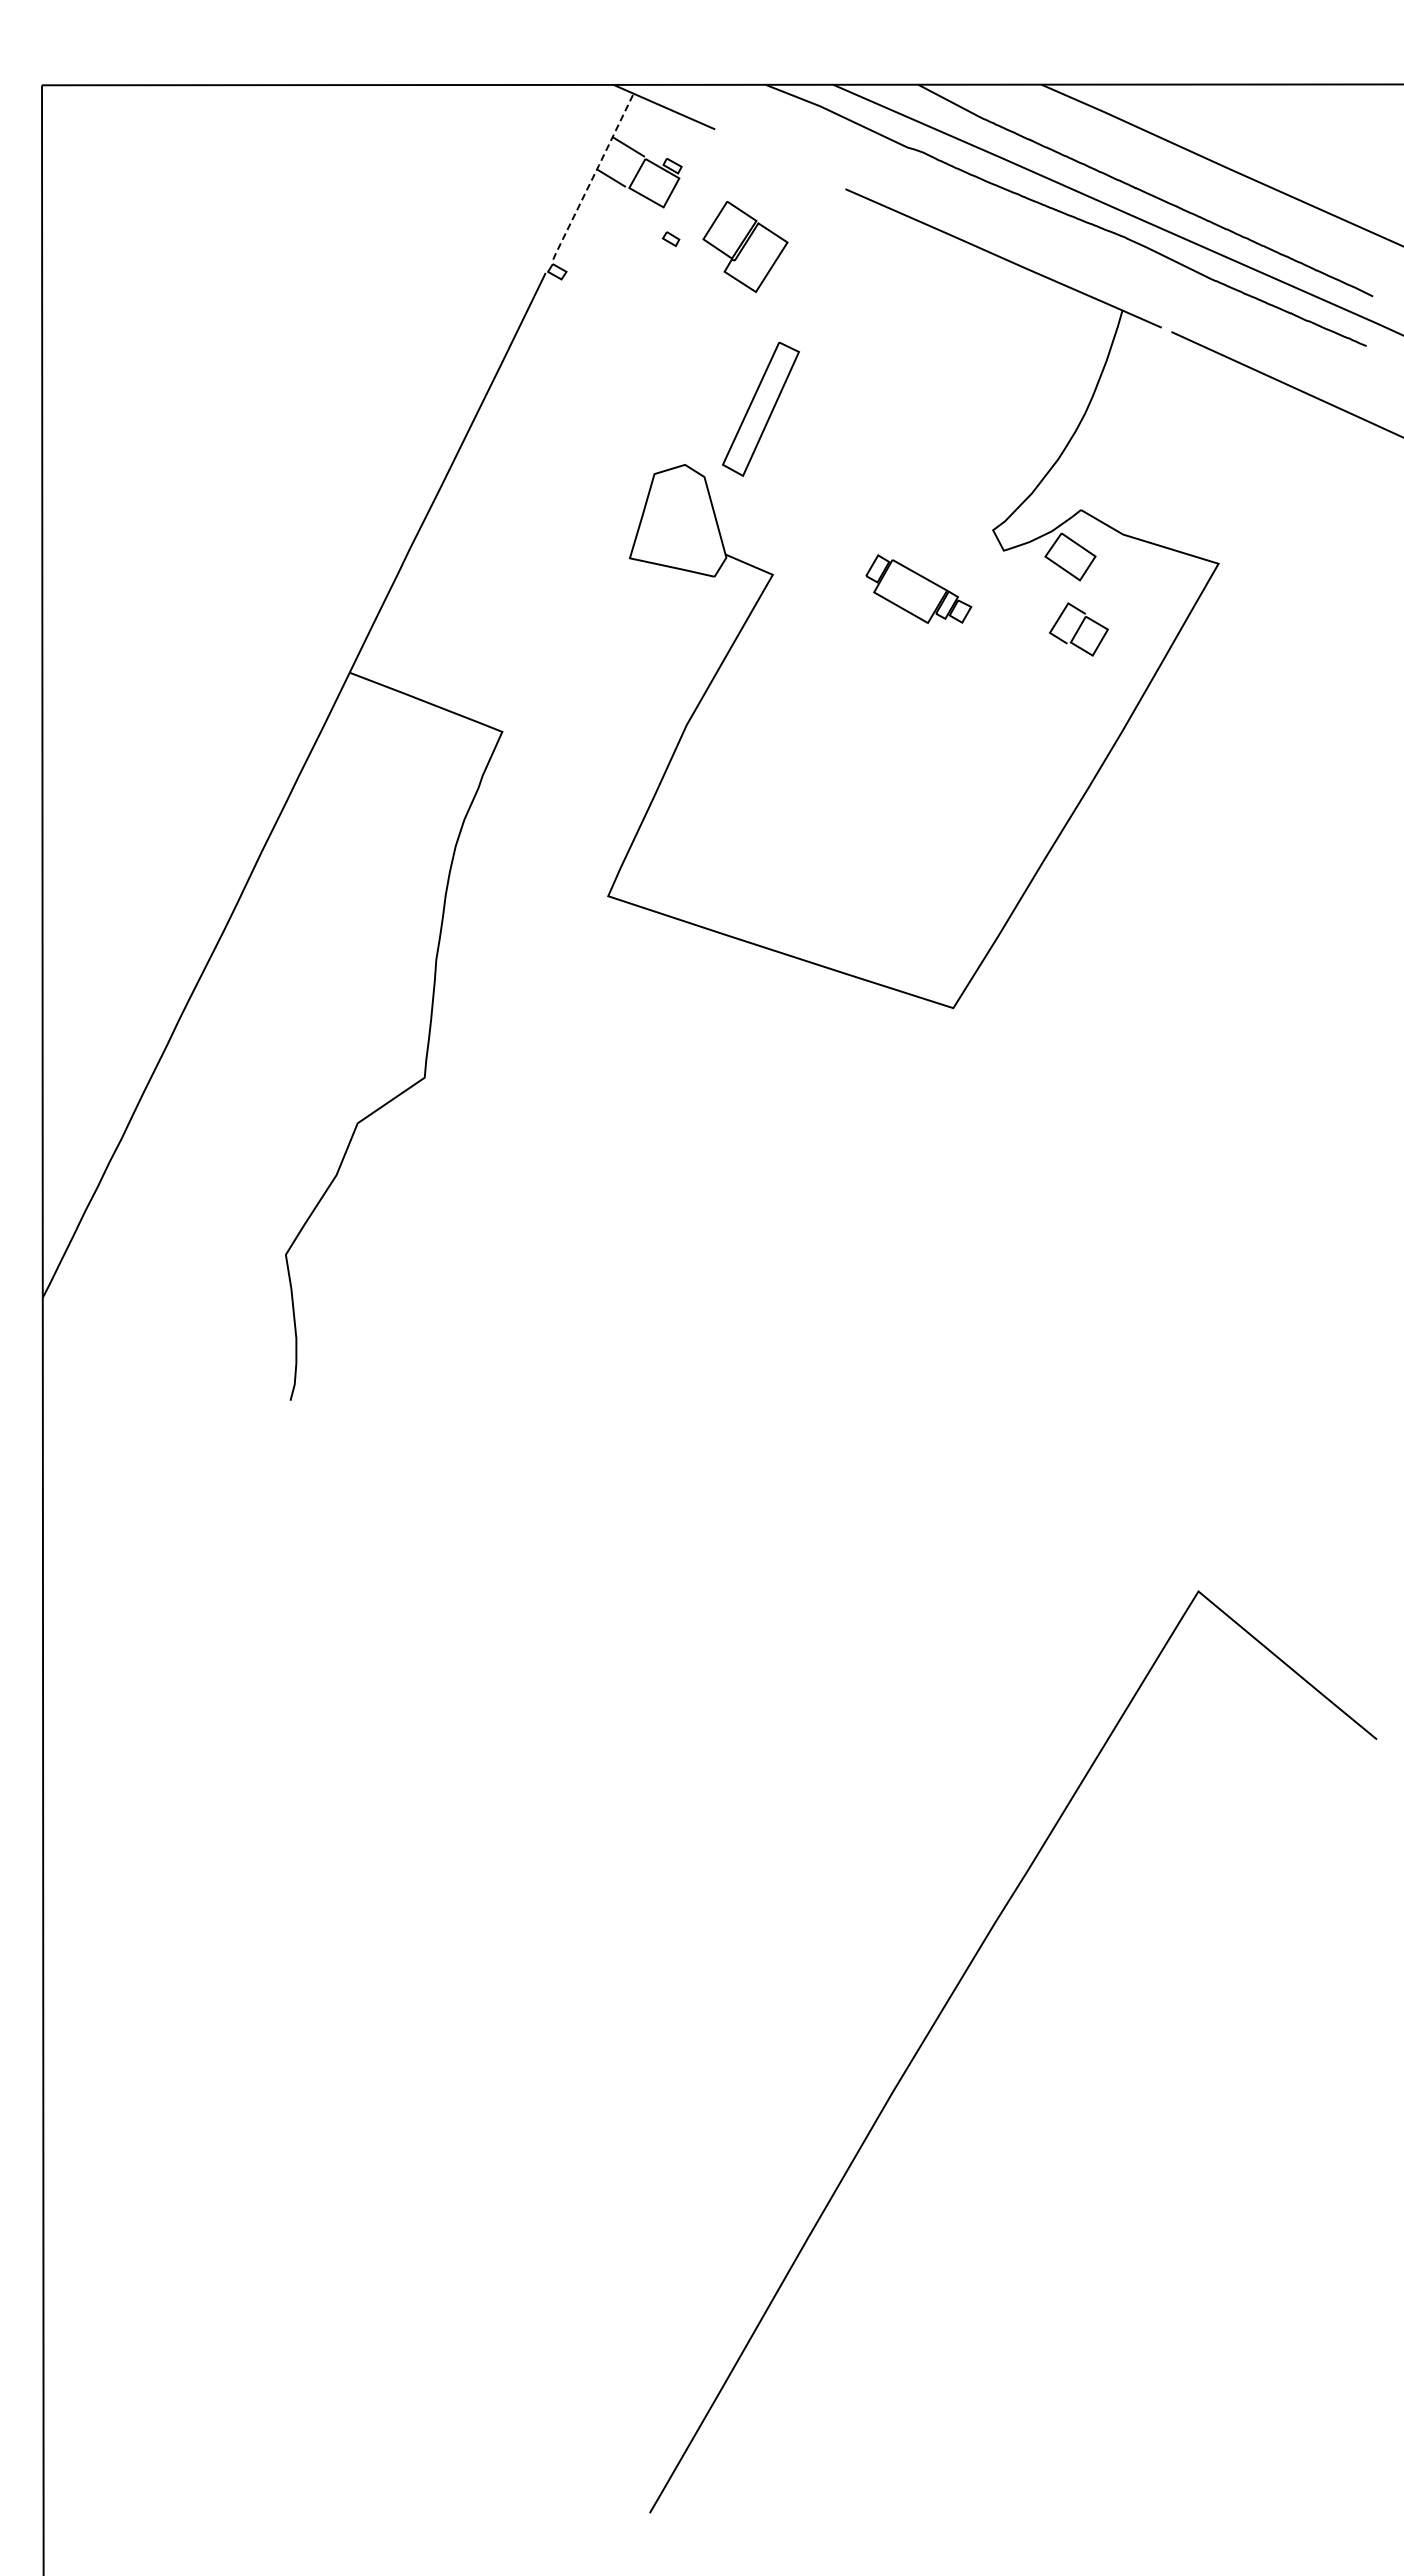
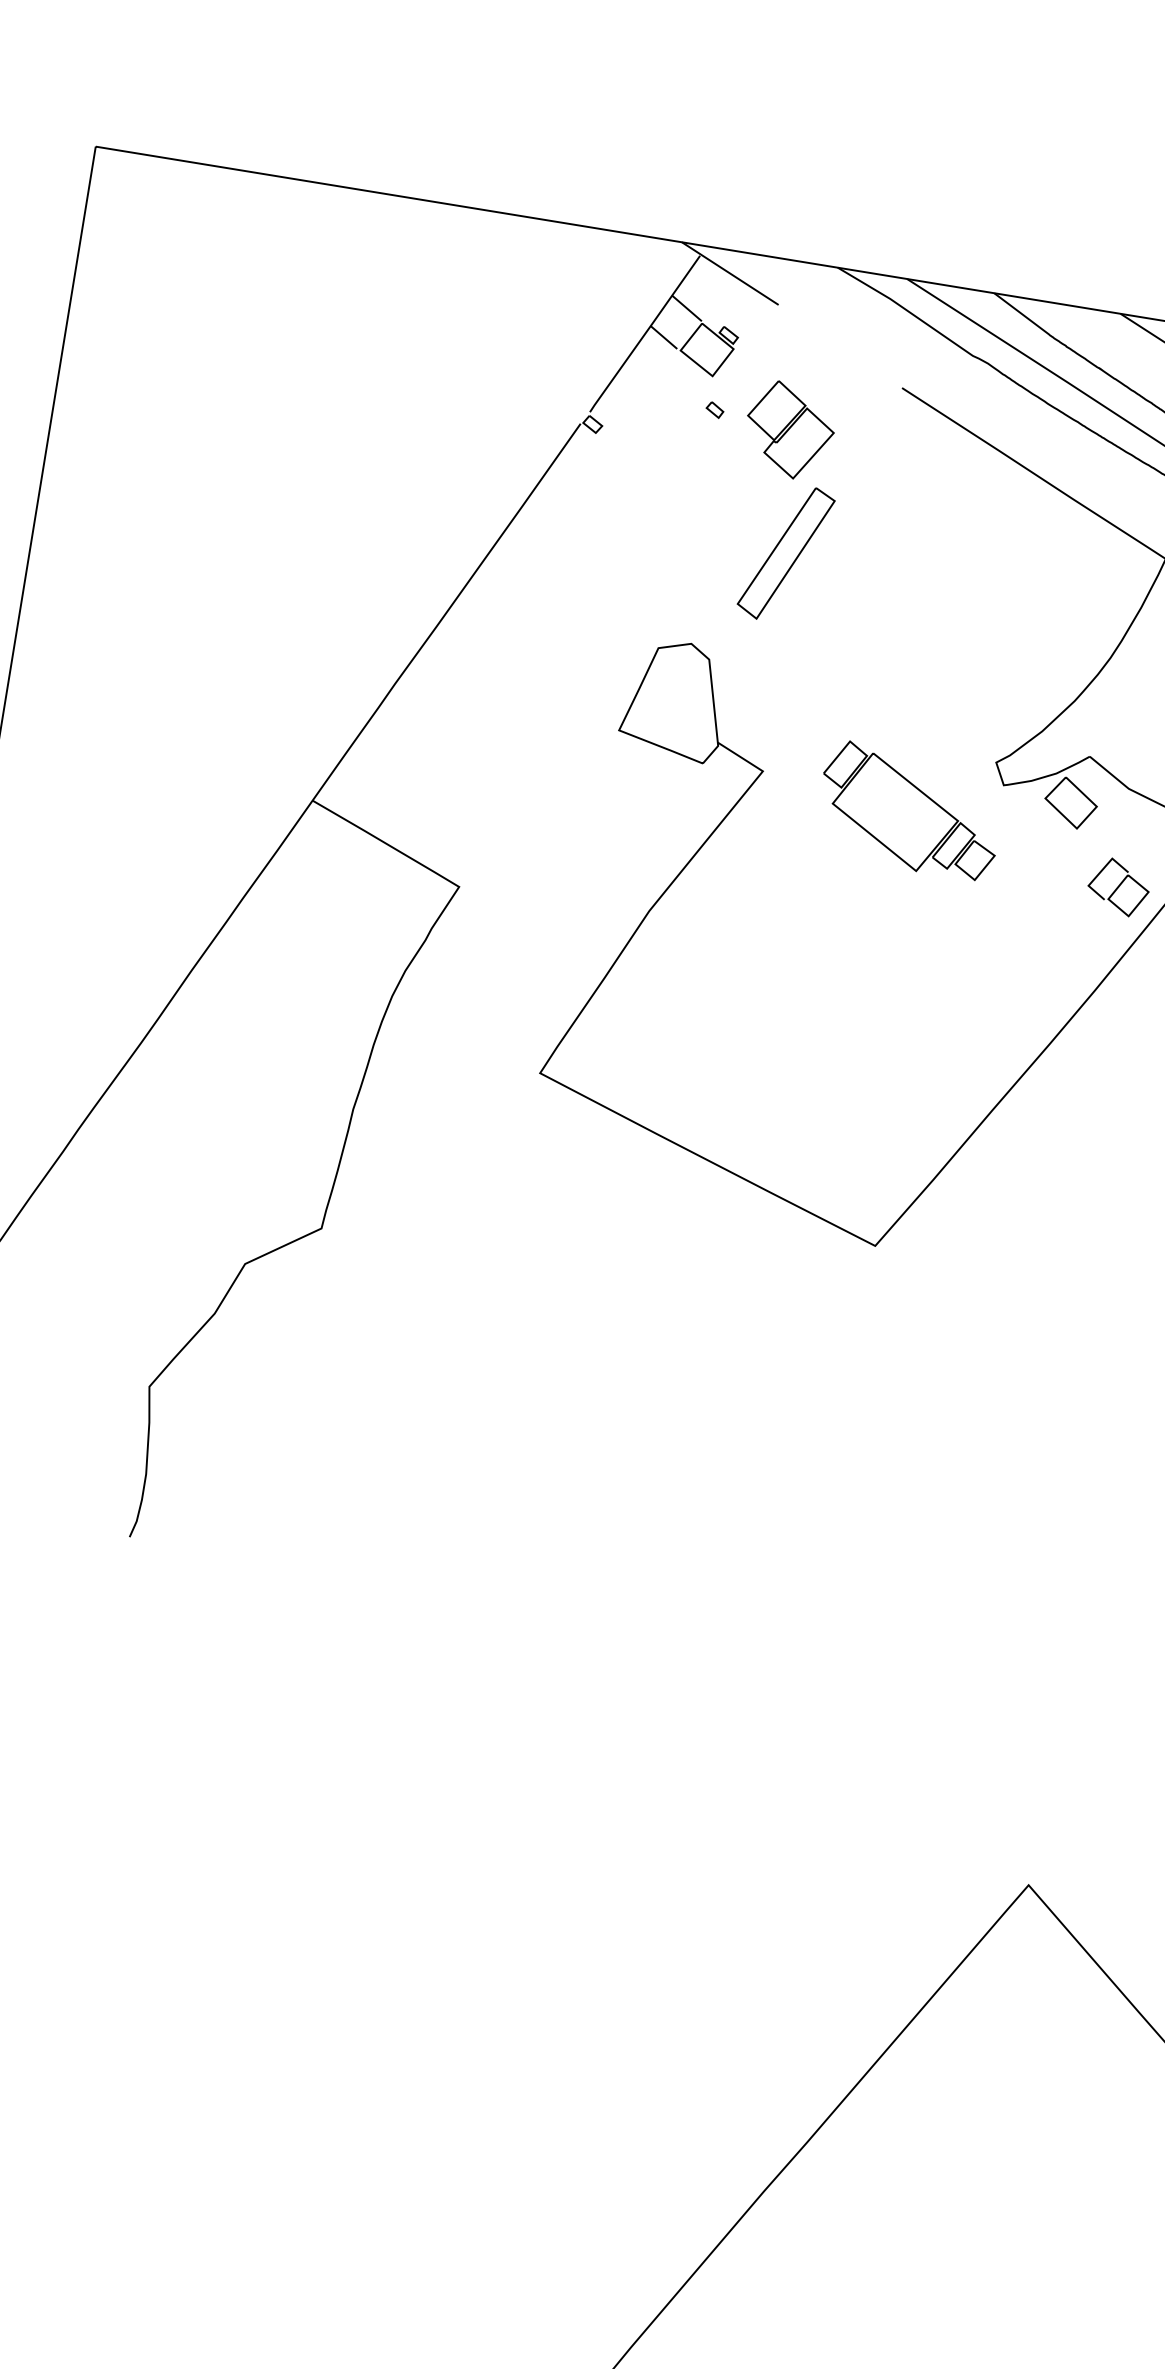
line: (592, 178) -> (644, 334), dashed -> solid
part: (760, 408) -> (785, 552), moved
part: (918, 588) -> (909, 809), size x1.67
part: (1078, 629) -> (1118, 887), moved

